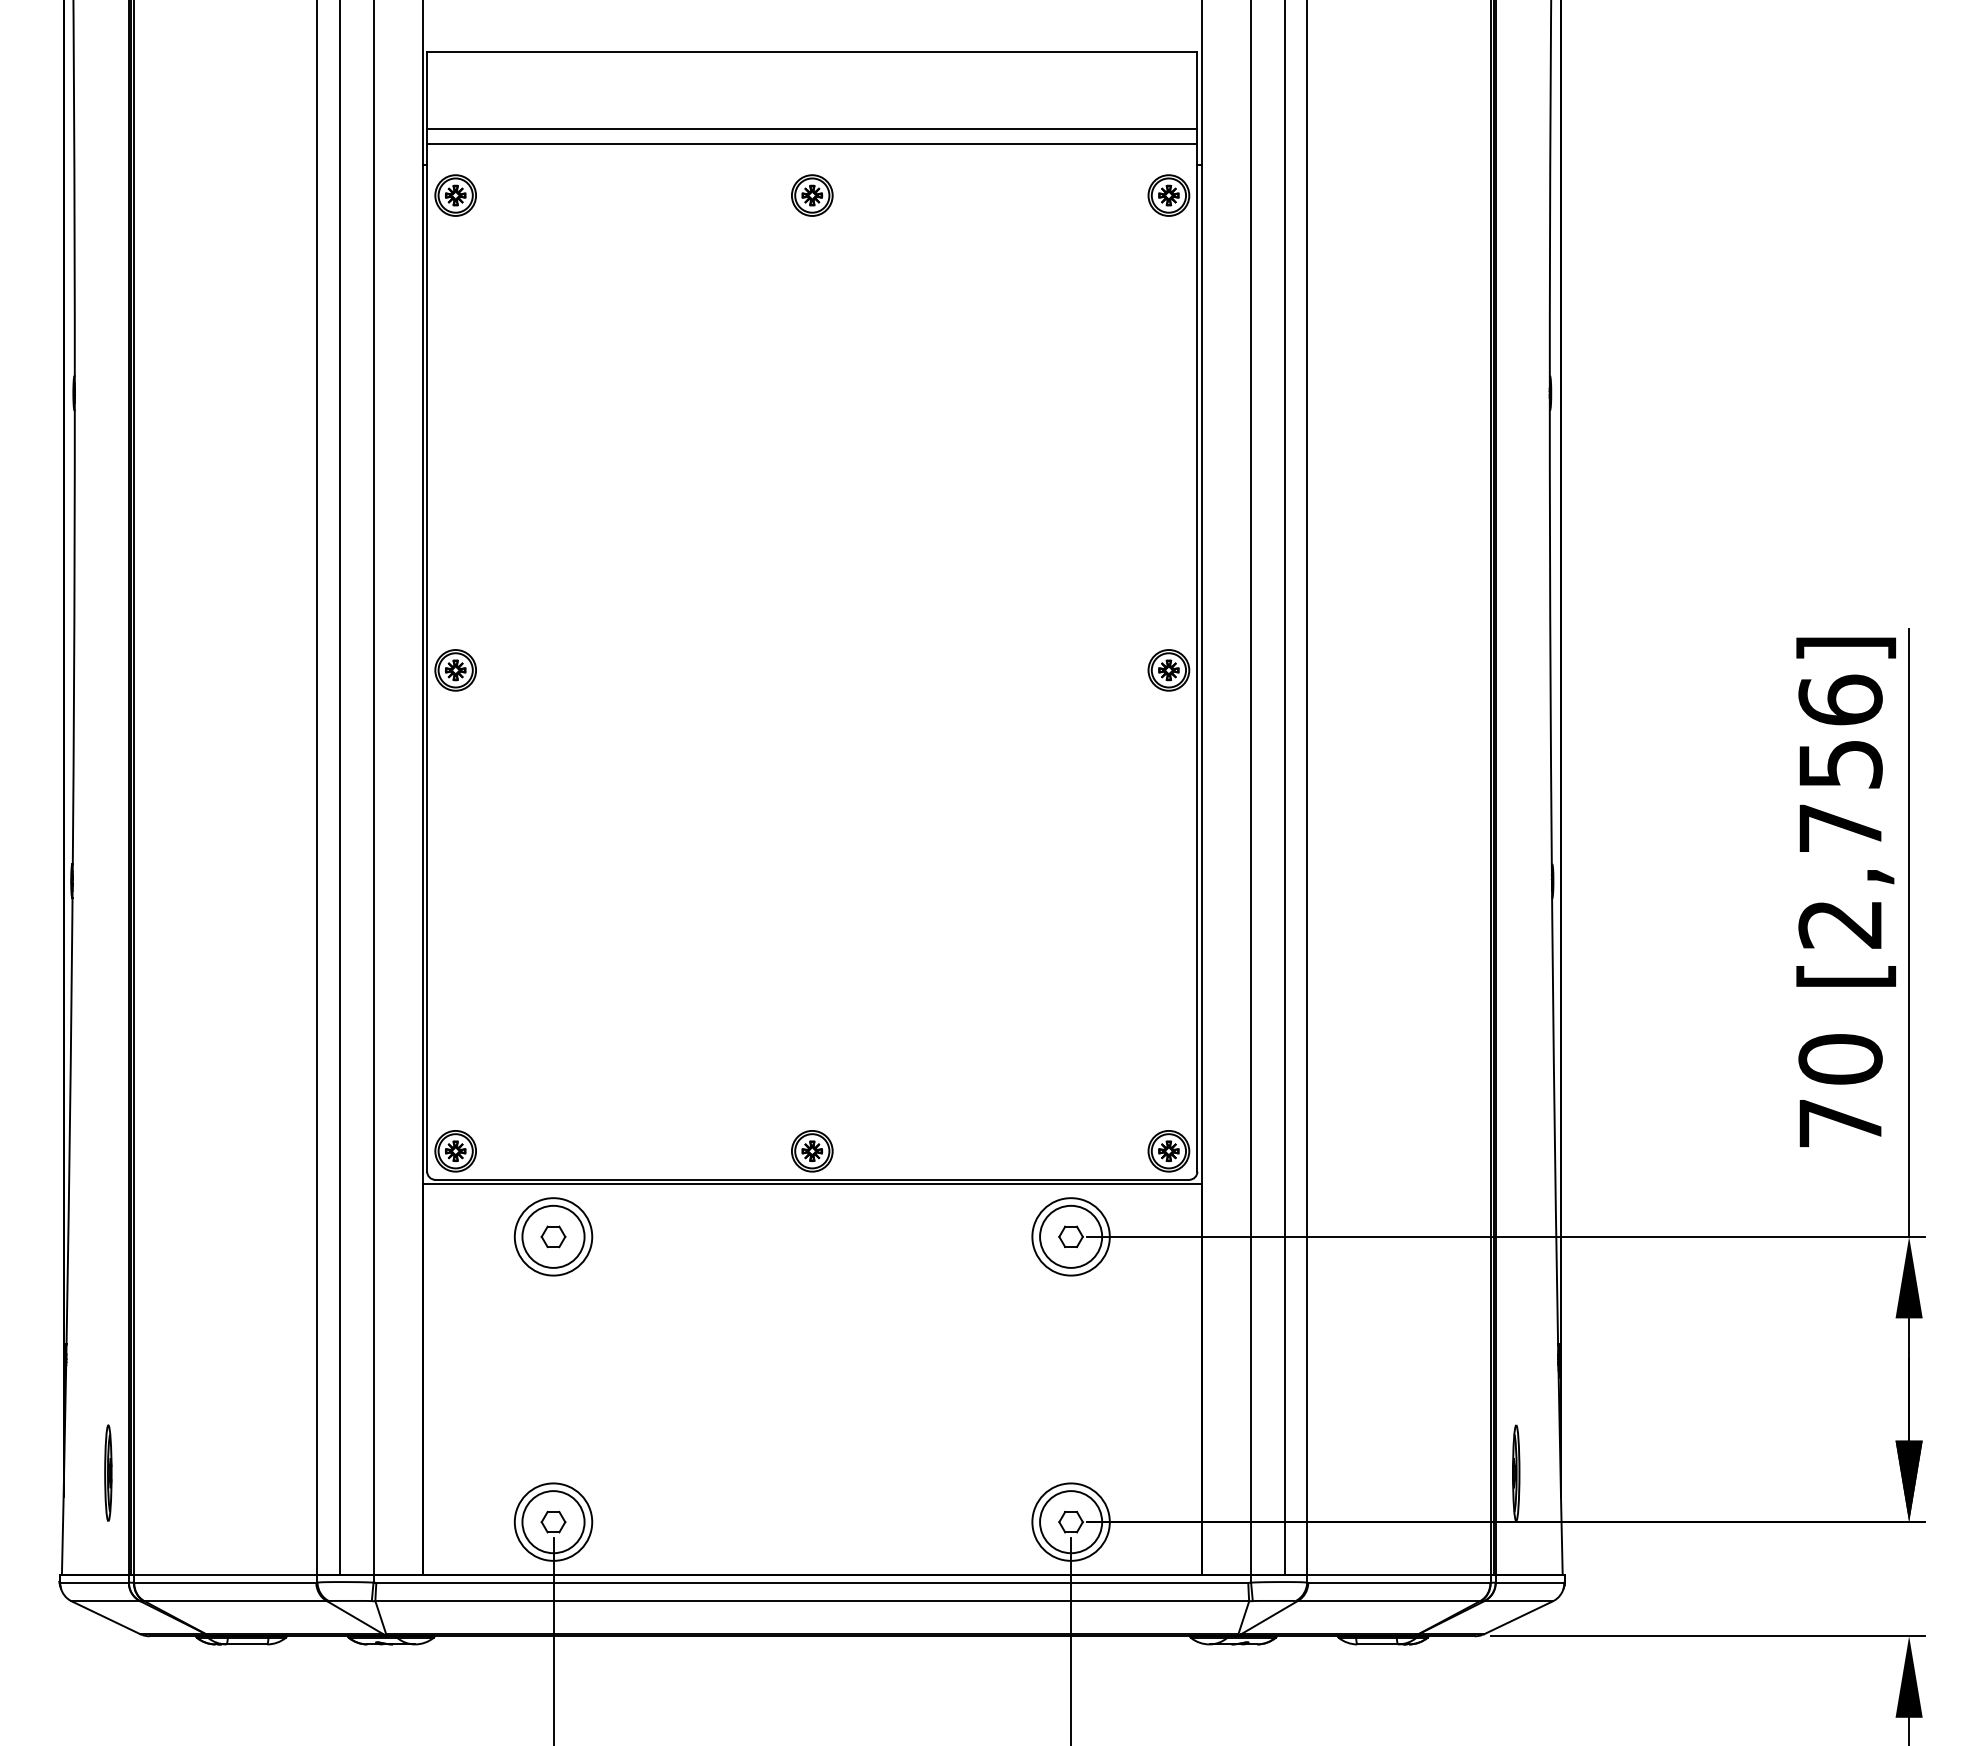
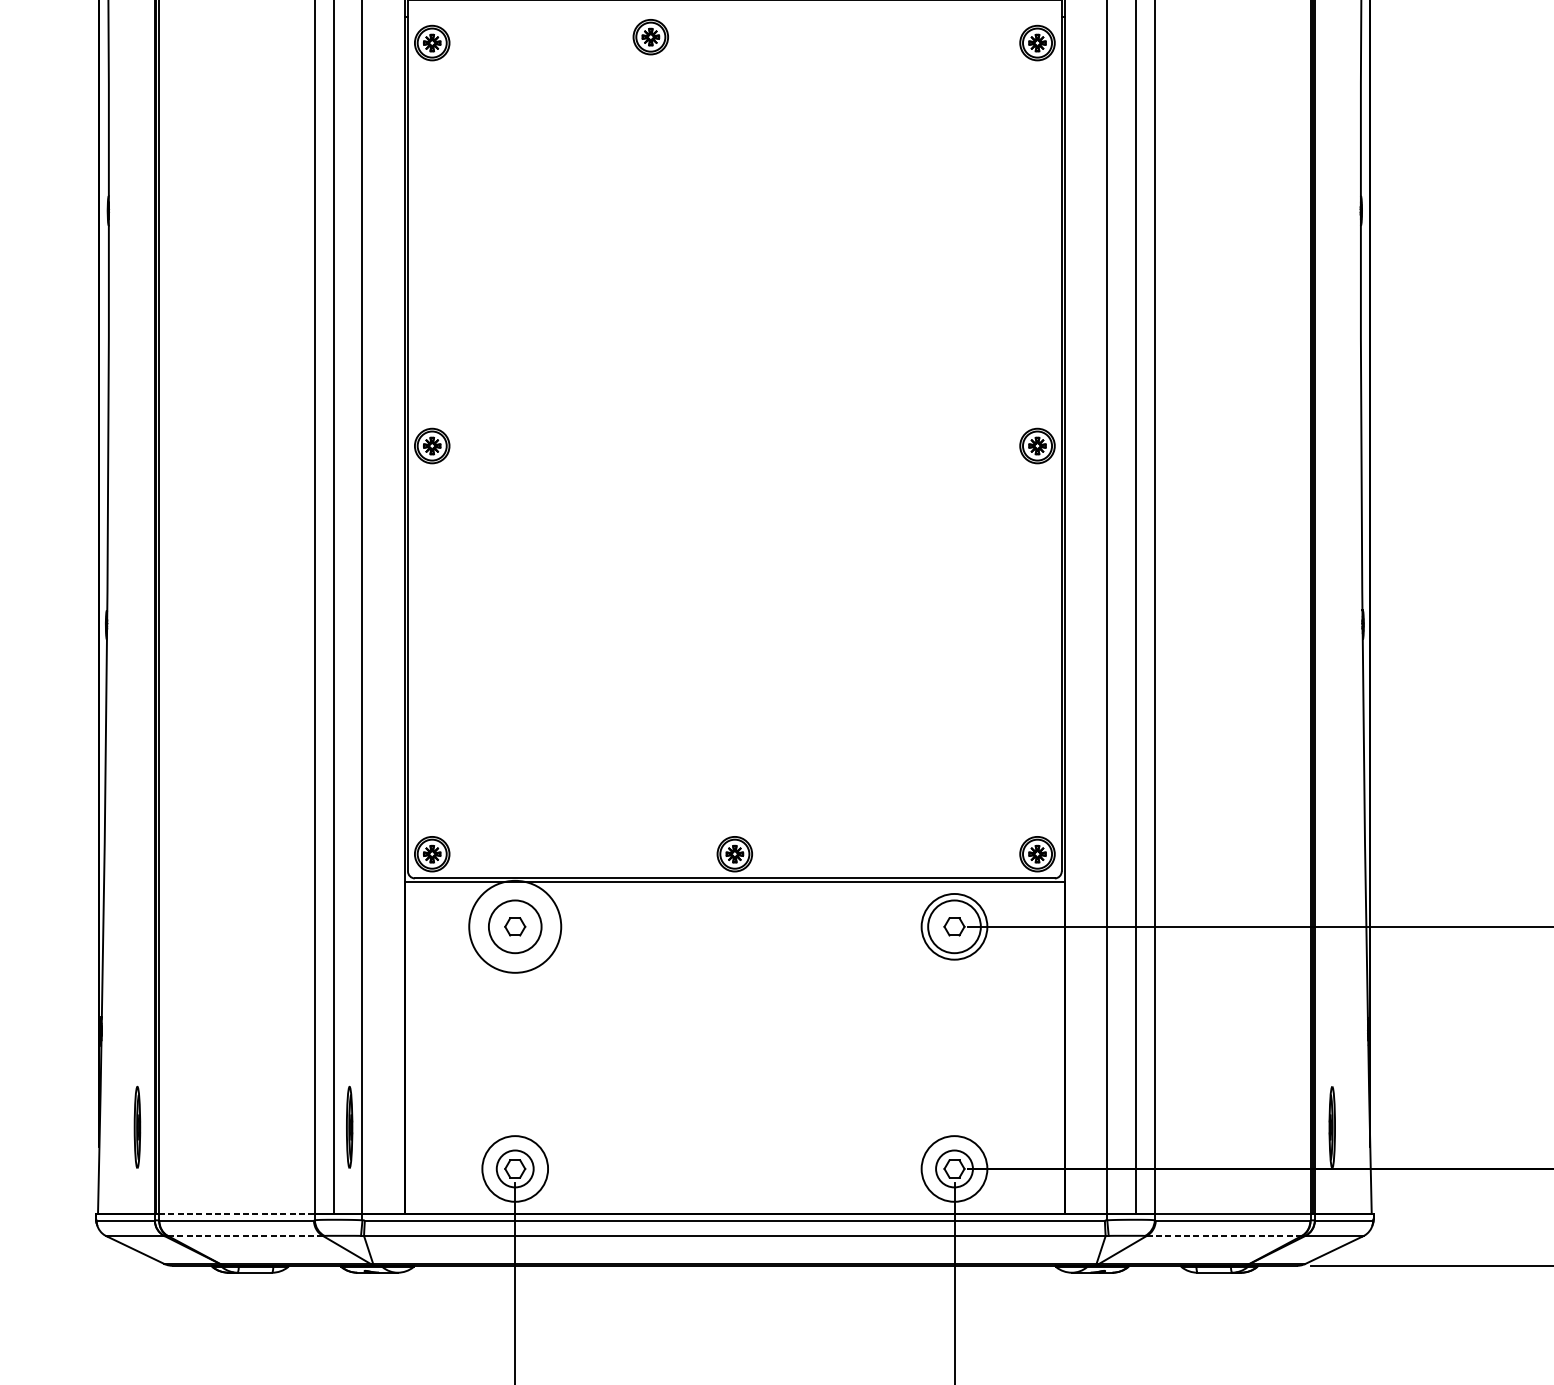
part: (812, 195) -> (651, 37), moved
circle: (553, 1236) -> (515, 926), size x1.4
part: (358, 1472) -> (349, 1126), added
circle: (553, 1522) -> (515, 1169), size x0.7
circle: (1071, 1522) -> (954, 1169), size x0.7
line: (225, 1575) -> (236, 1214), solid -> dashed
line: (236, 1601) -> (246, 1236), solid -> dashed
line: (1389, 1601) -> (1224, 1236), solid -> dashed

